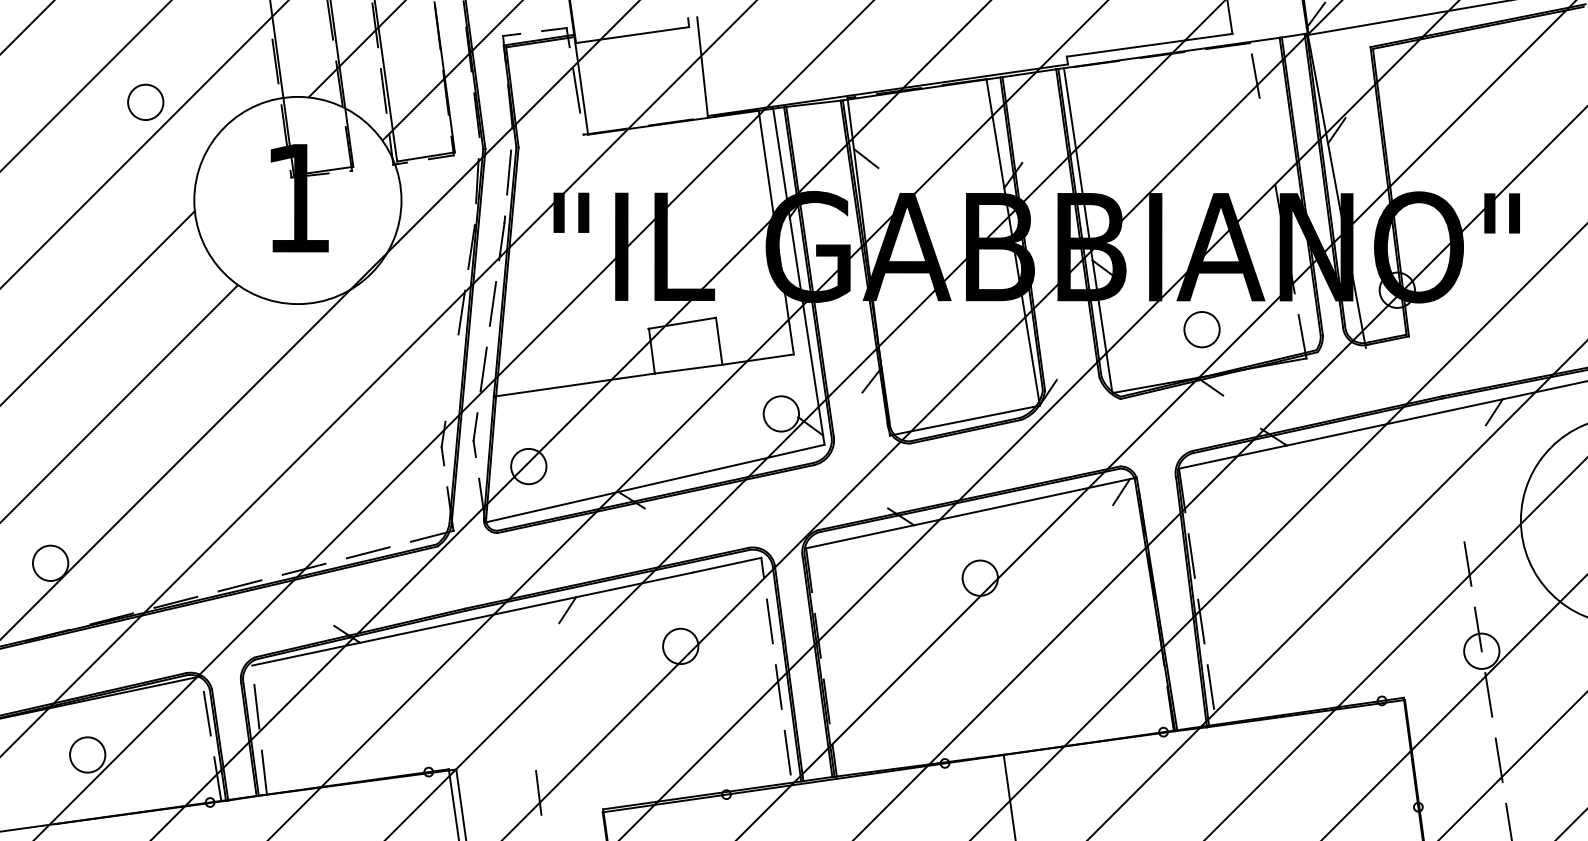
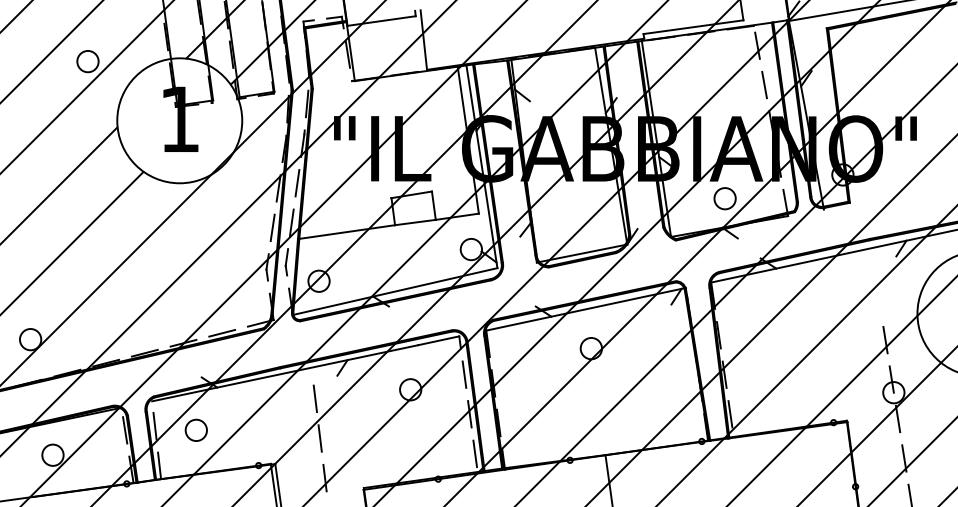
line: (1267, 141) -> (764, 85), added
line: (451, 377) -> (272, 227), added
line: (521, 660) -> (314, 398), added
circle: (323, 712) -> (195, 429), added
line: (529, 727) -> (319, 438), added

